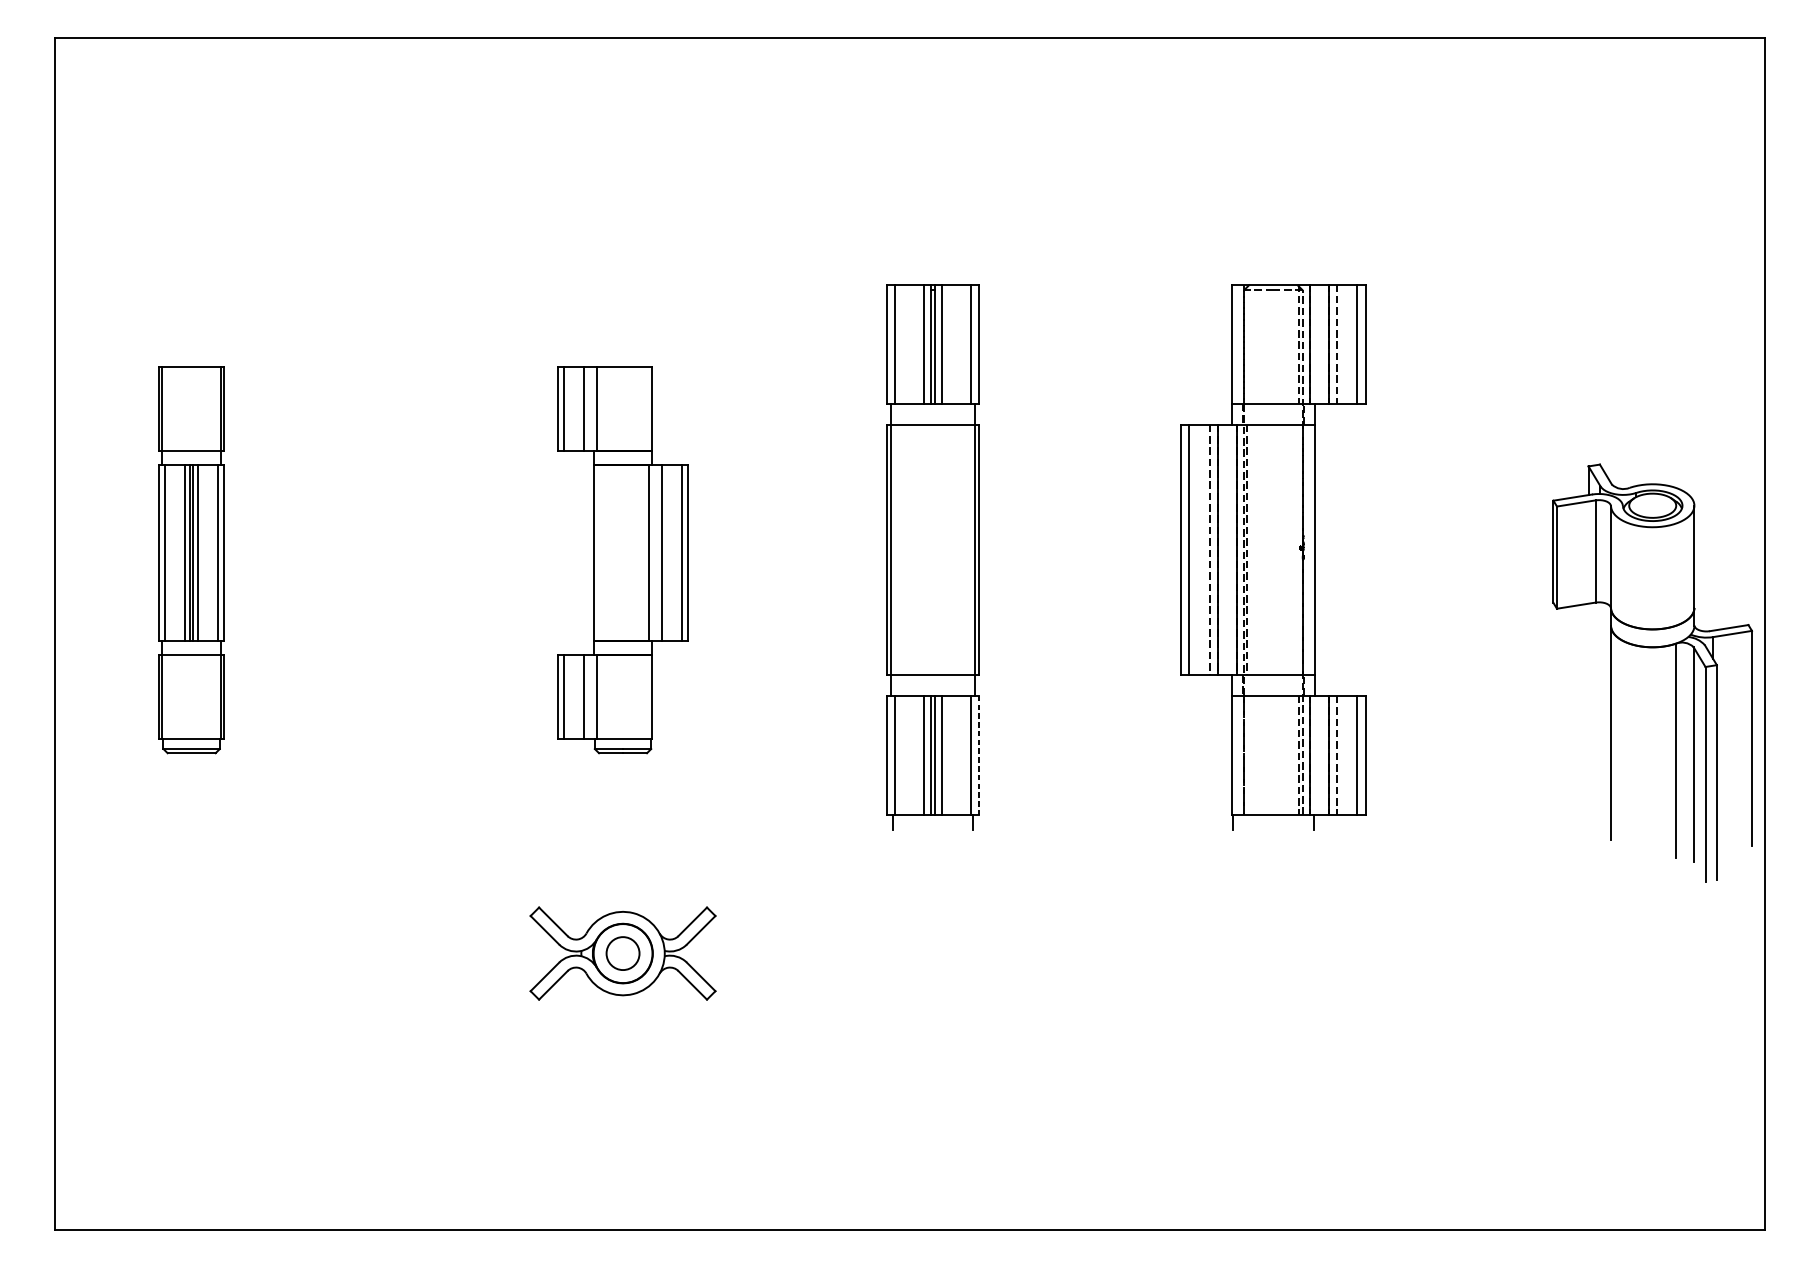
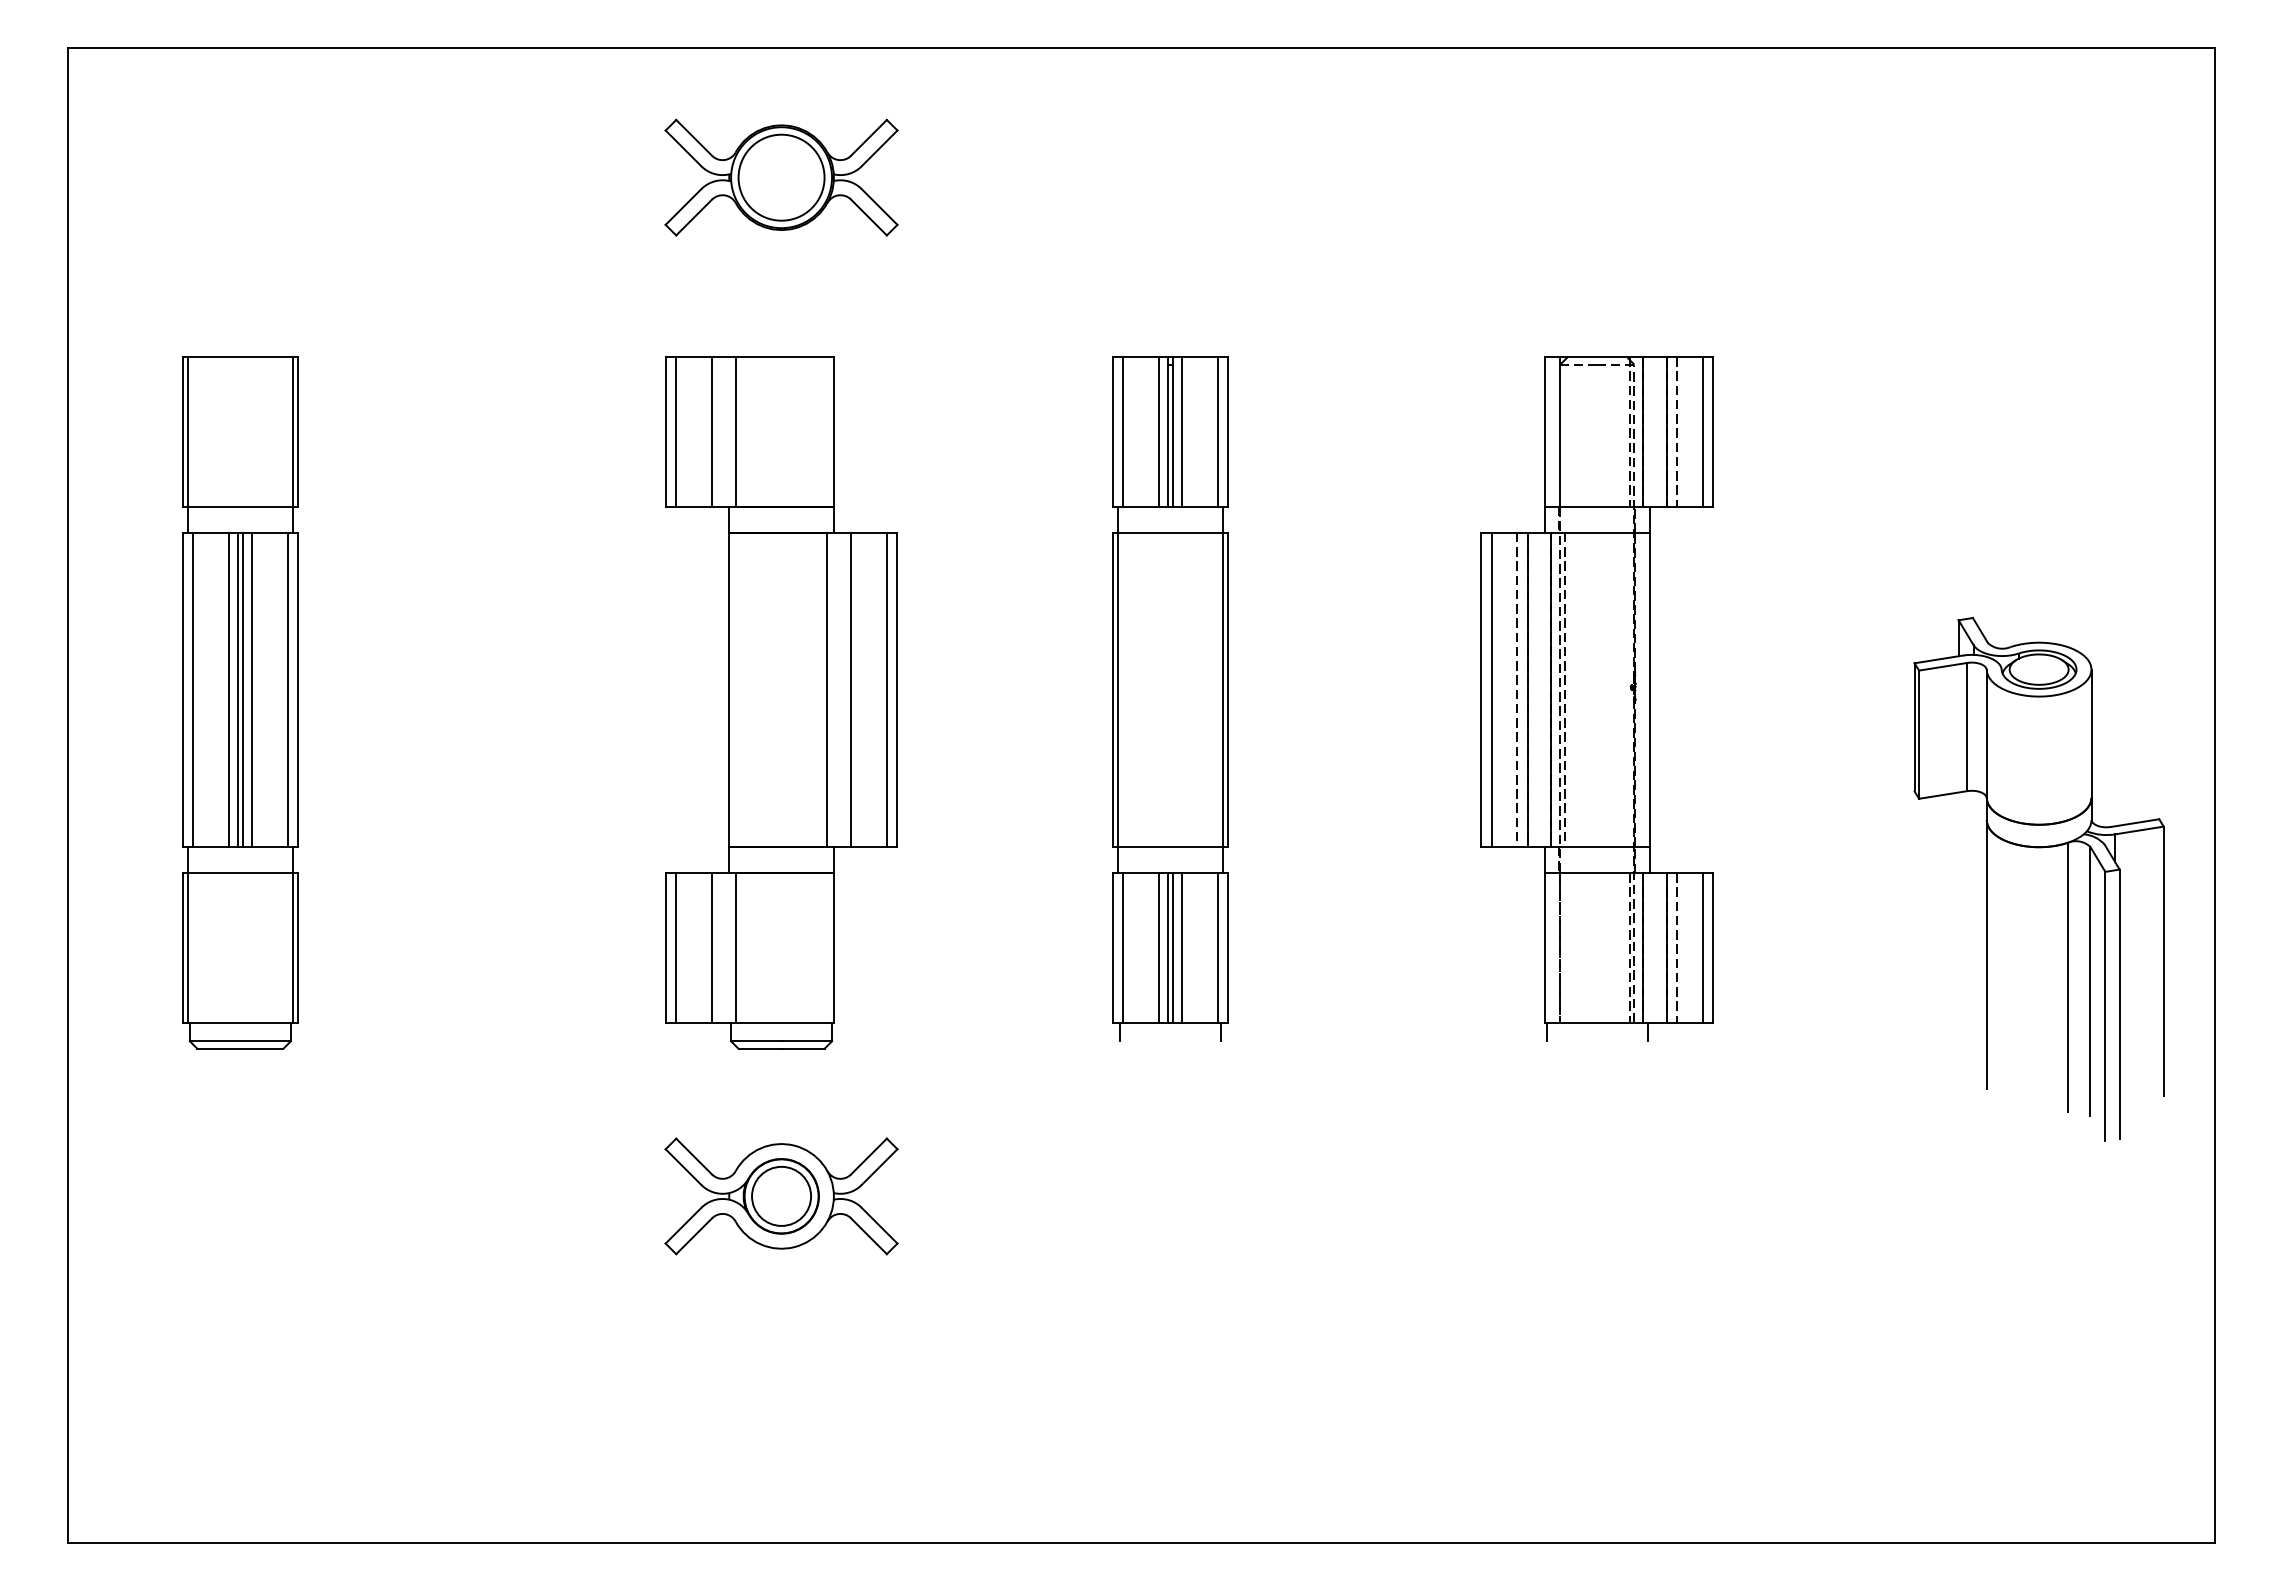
part: (623, 141) -> (781, 177), added
part: (191, 559) -> (240, 702), size x1.43
part: (623, 559) -> (781, 702), size x1.43
part: (1675, 673) -> (2067, 879), moved
line: (979, 755) -> (1228, 947), dashed -> solid
circle: (623, 952) -> (781, 1195), size x1.43

